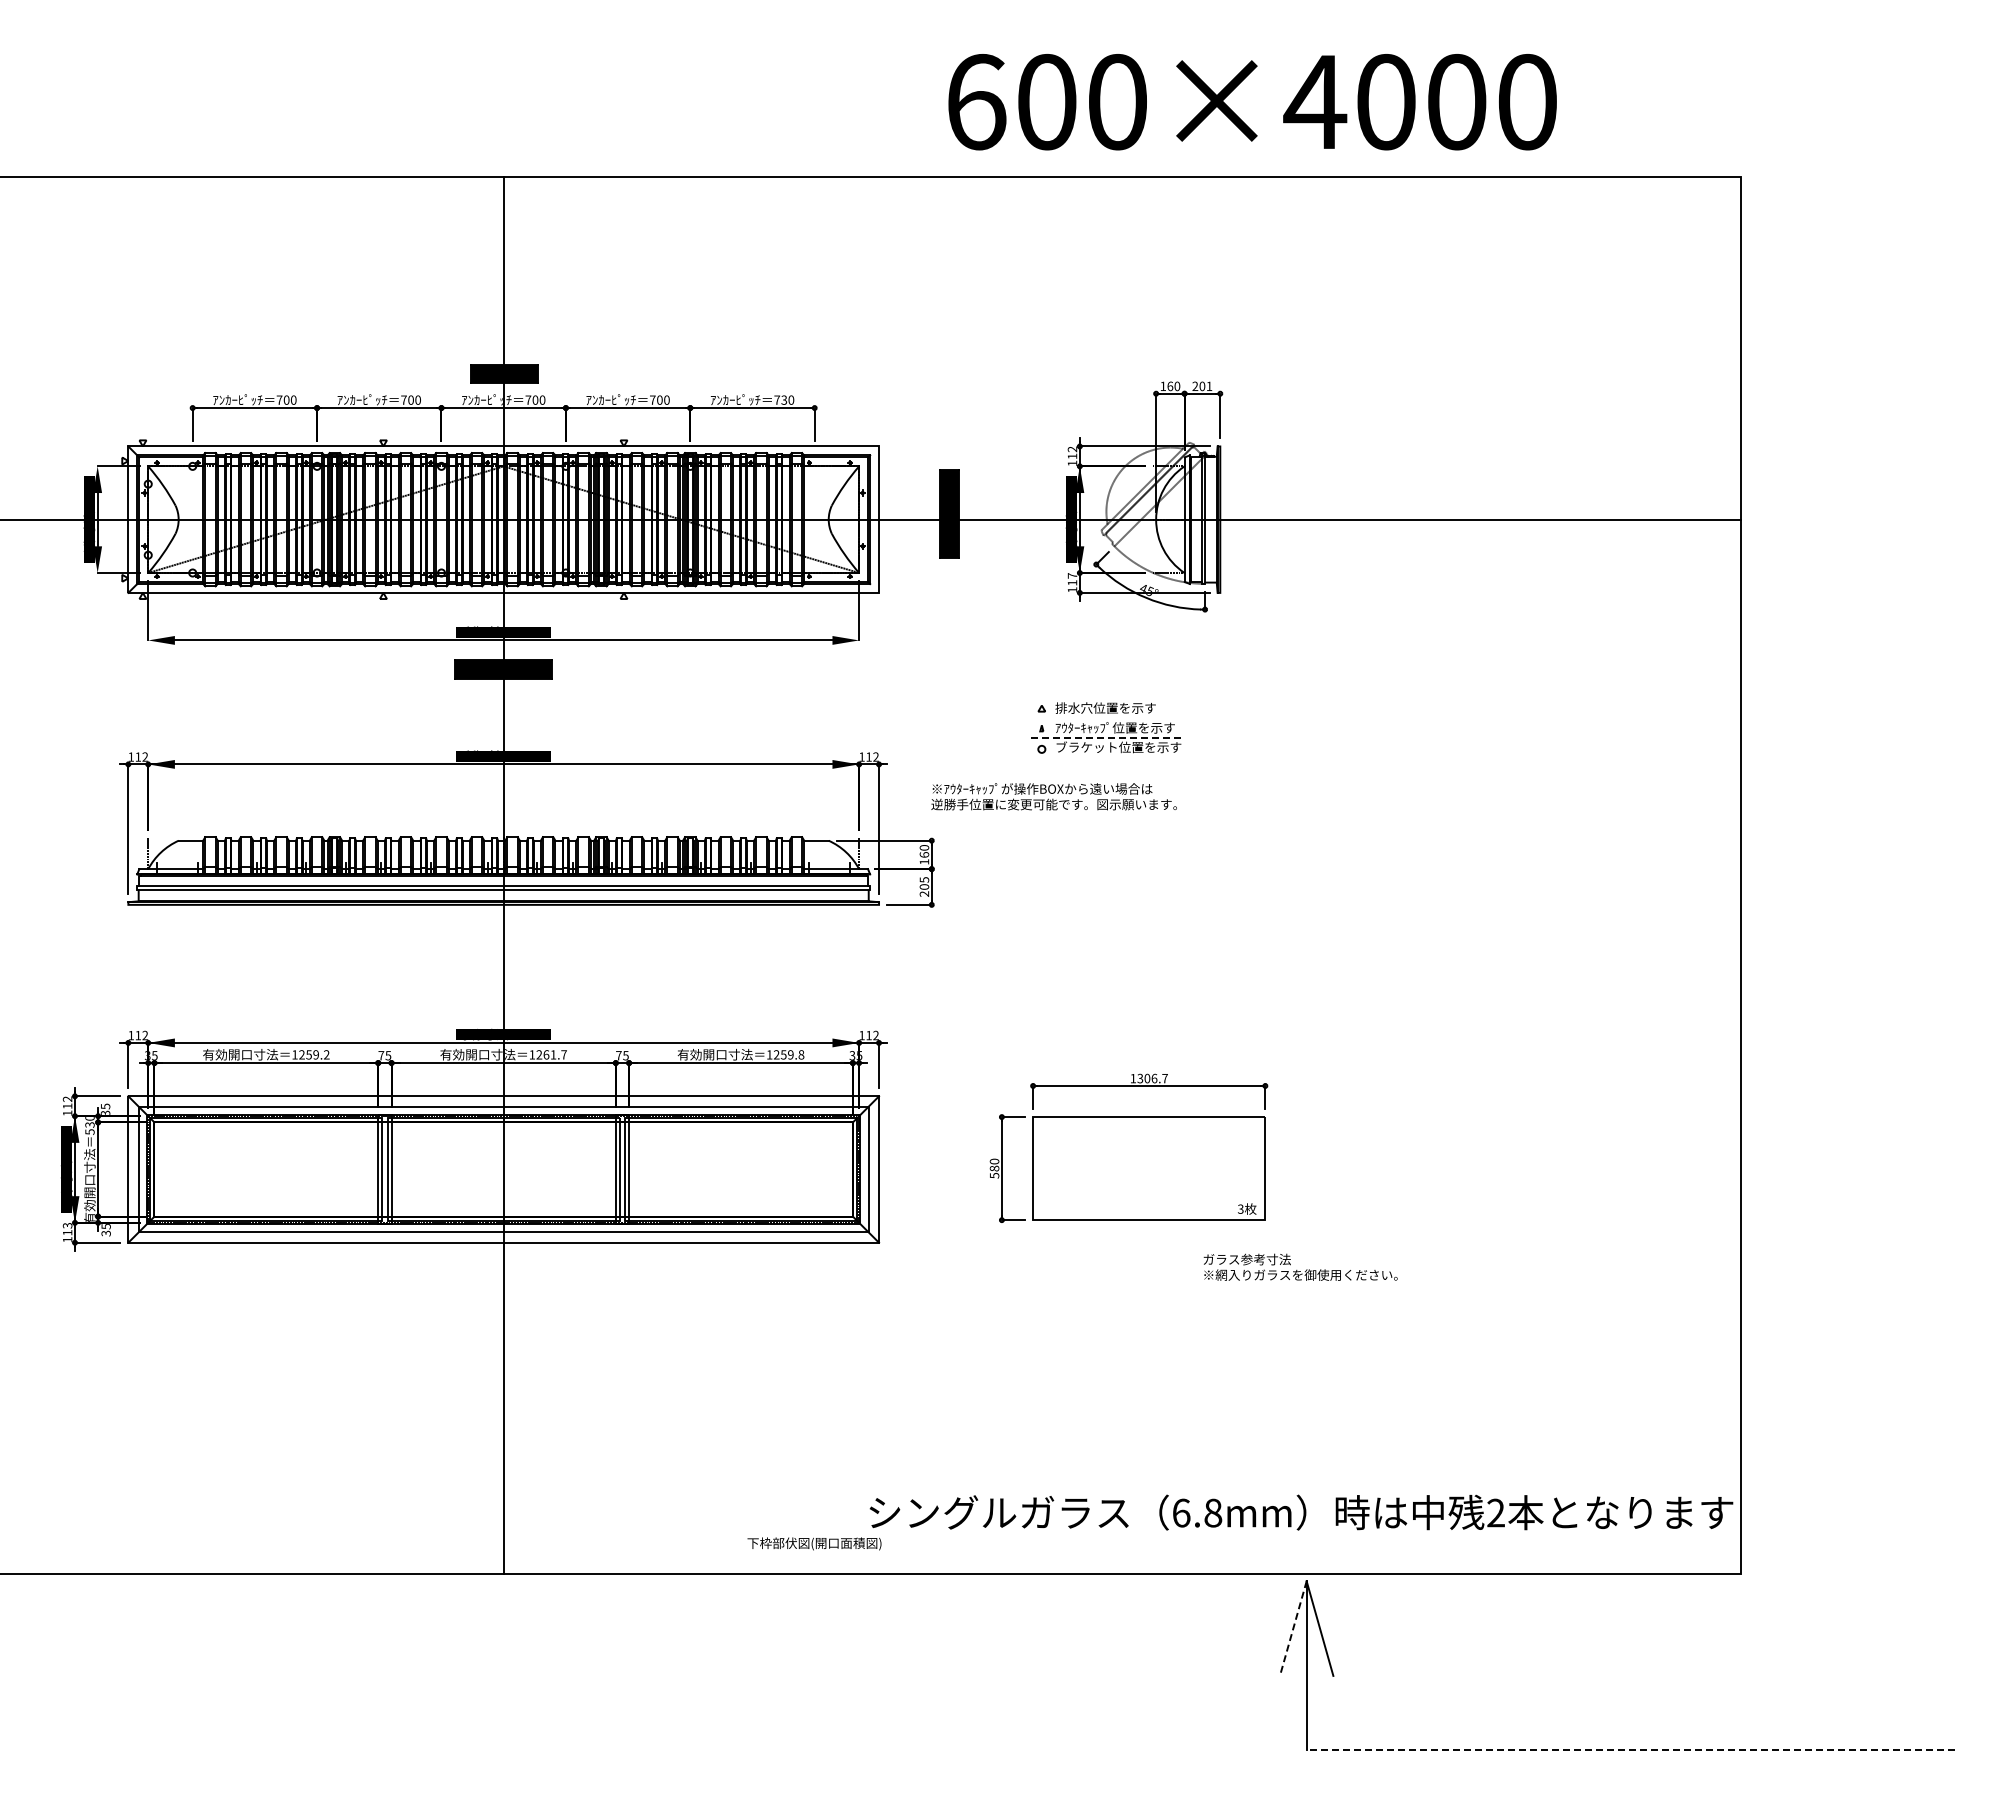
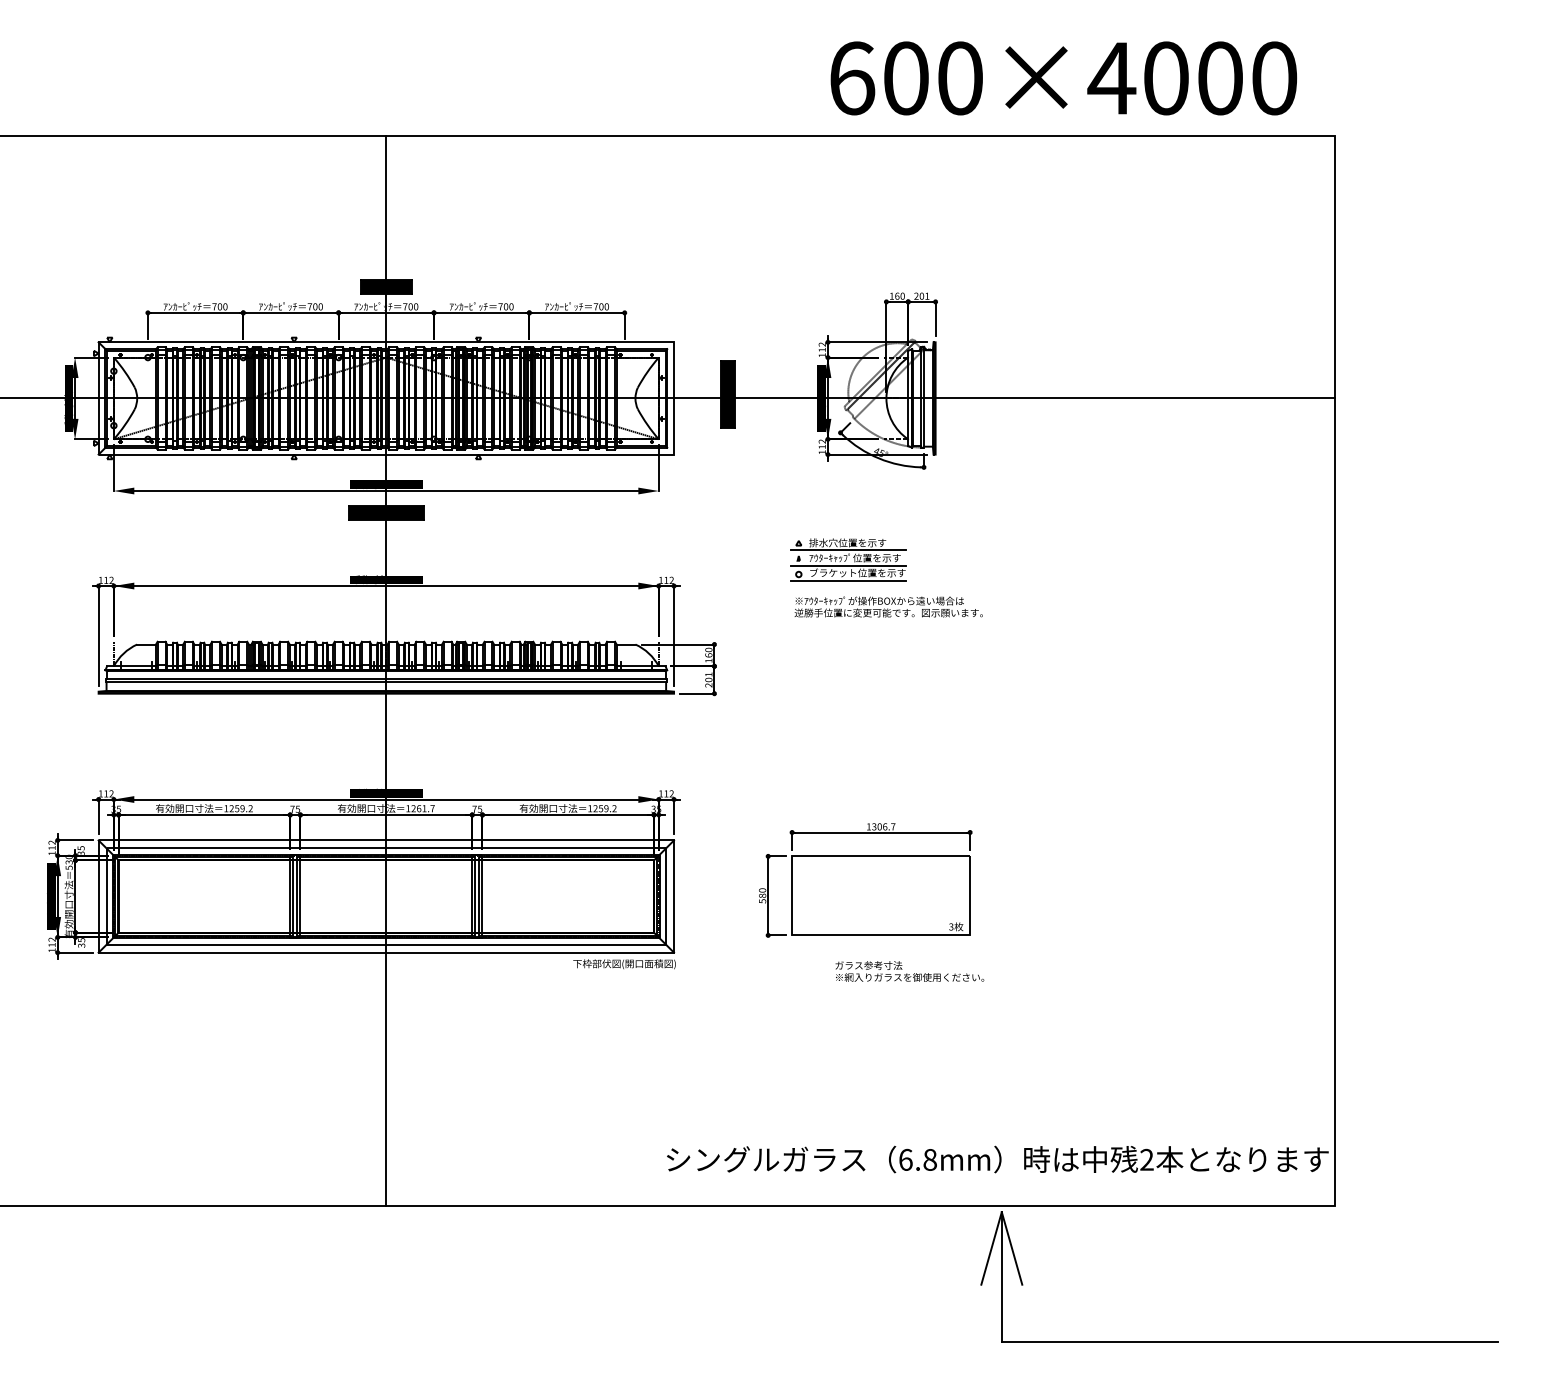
text: (1252, 102) -> (1063, 78), moved
text: (784, 399) -> (601, 306), 730 -> 700
text: (1072, 575) -> (822, 441), 117 -> 112
line: (1106, 717) -> (848, 550), added
line: (1106, 737) -> (848, 565), dashed -> solid
line: (1106, 757) -> (848, 580), added
text: (1053, 796) -> (888, 606), moved
text: (924, 879) -> (708, 674), 205 -> 201
text: (801, 1054) -> (614, 808), 1259.8 -> 1259.2
text: (68, 1225) -> (52, 939), 113 -> 112
text: (1300, 1266) -> (909, 970), moved
text: (814, 1543) -> (624, 963), moved
line: (1293, 1629) -> (991, 1249), dashed -> solid
line: (1630, 1750) -> (1250, 1341), dashed -> solid

